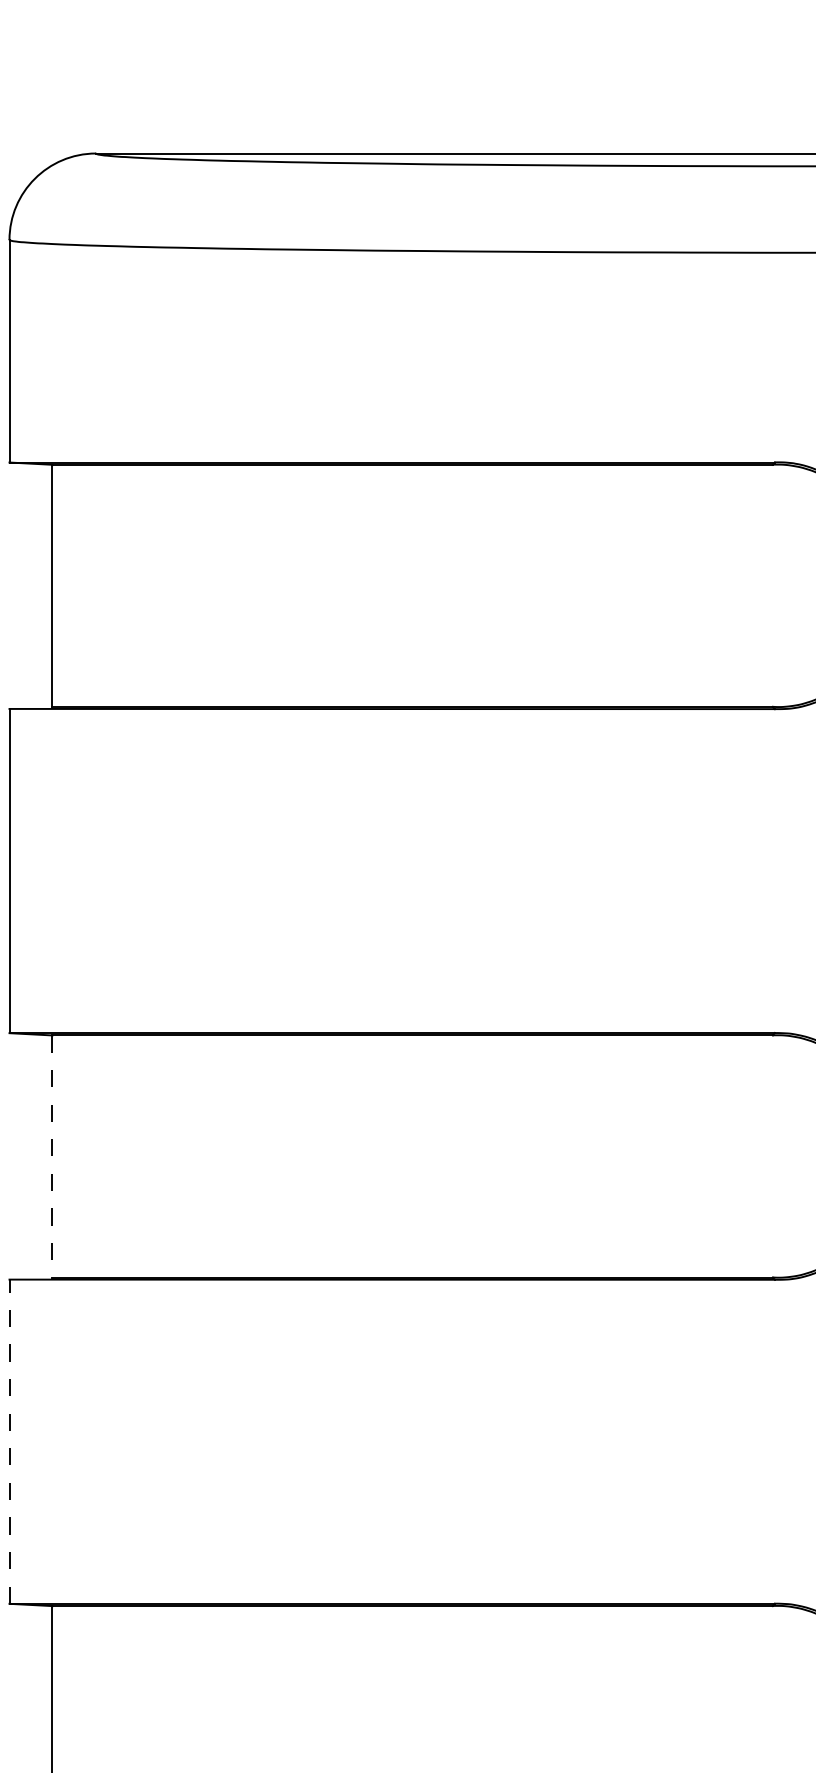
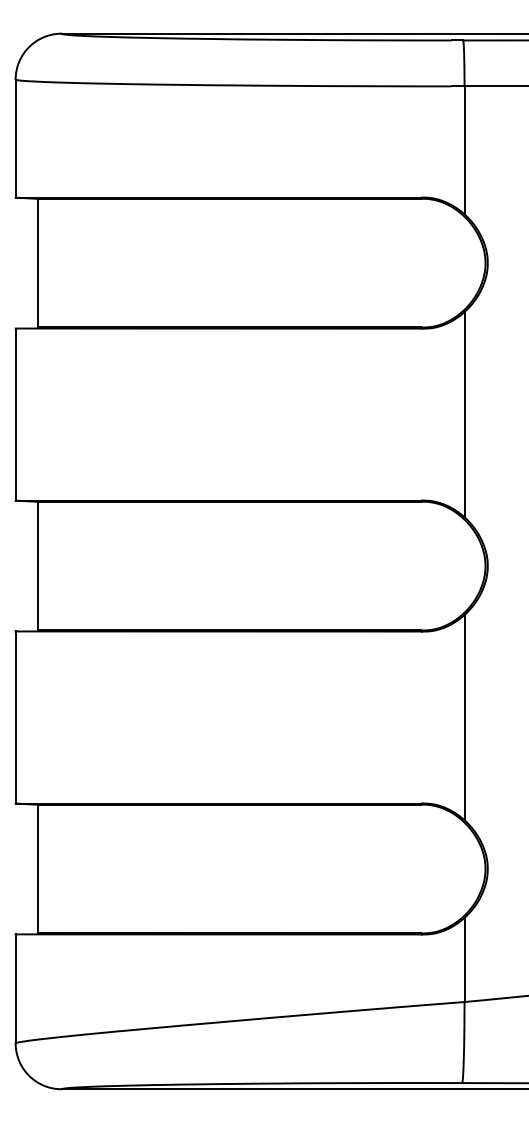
line: (52, 1157) -> (38, 566), dashed -> solid
line: (9, 1441) -> (15, 717), dashed -> solid

